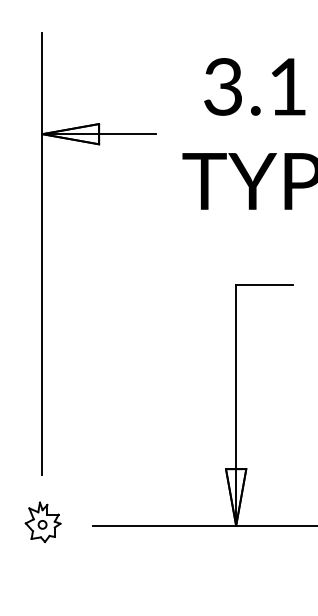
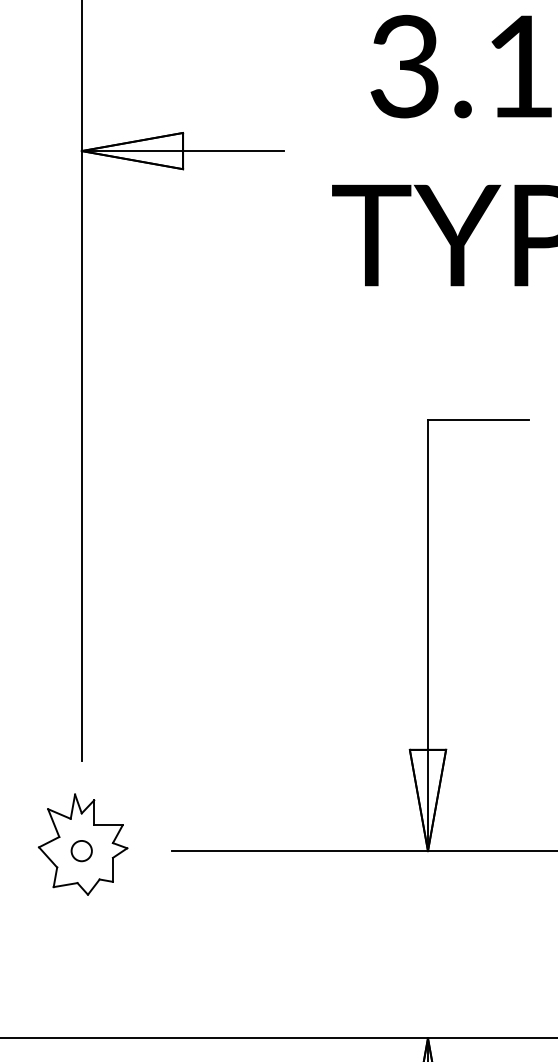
part: (42, 522) -> (81, 845), size x1.43

